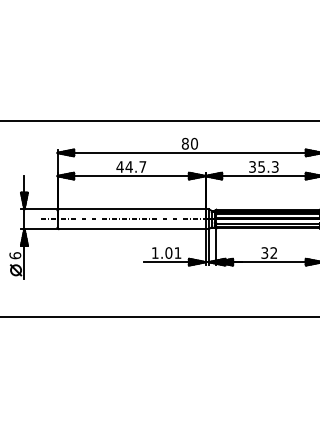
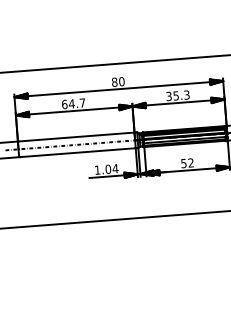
text: (119, 166) -> (64, 104), 44.7 -> 64.7
text: (177, 252) -> (115, 168), 1.01 -> 1.04
text: (264, 252) -> (183, 163), 32 -> 52

